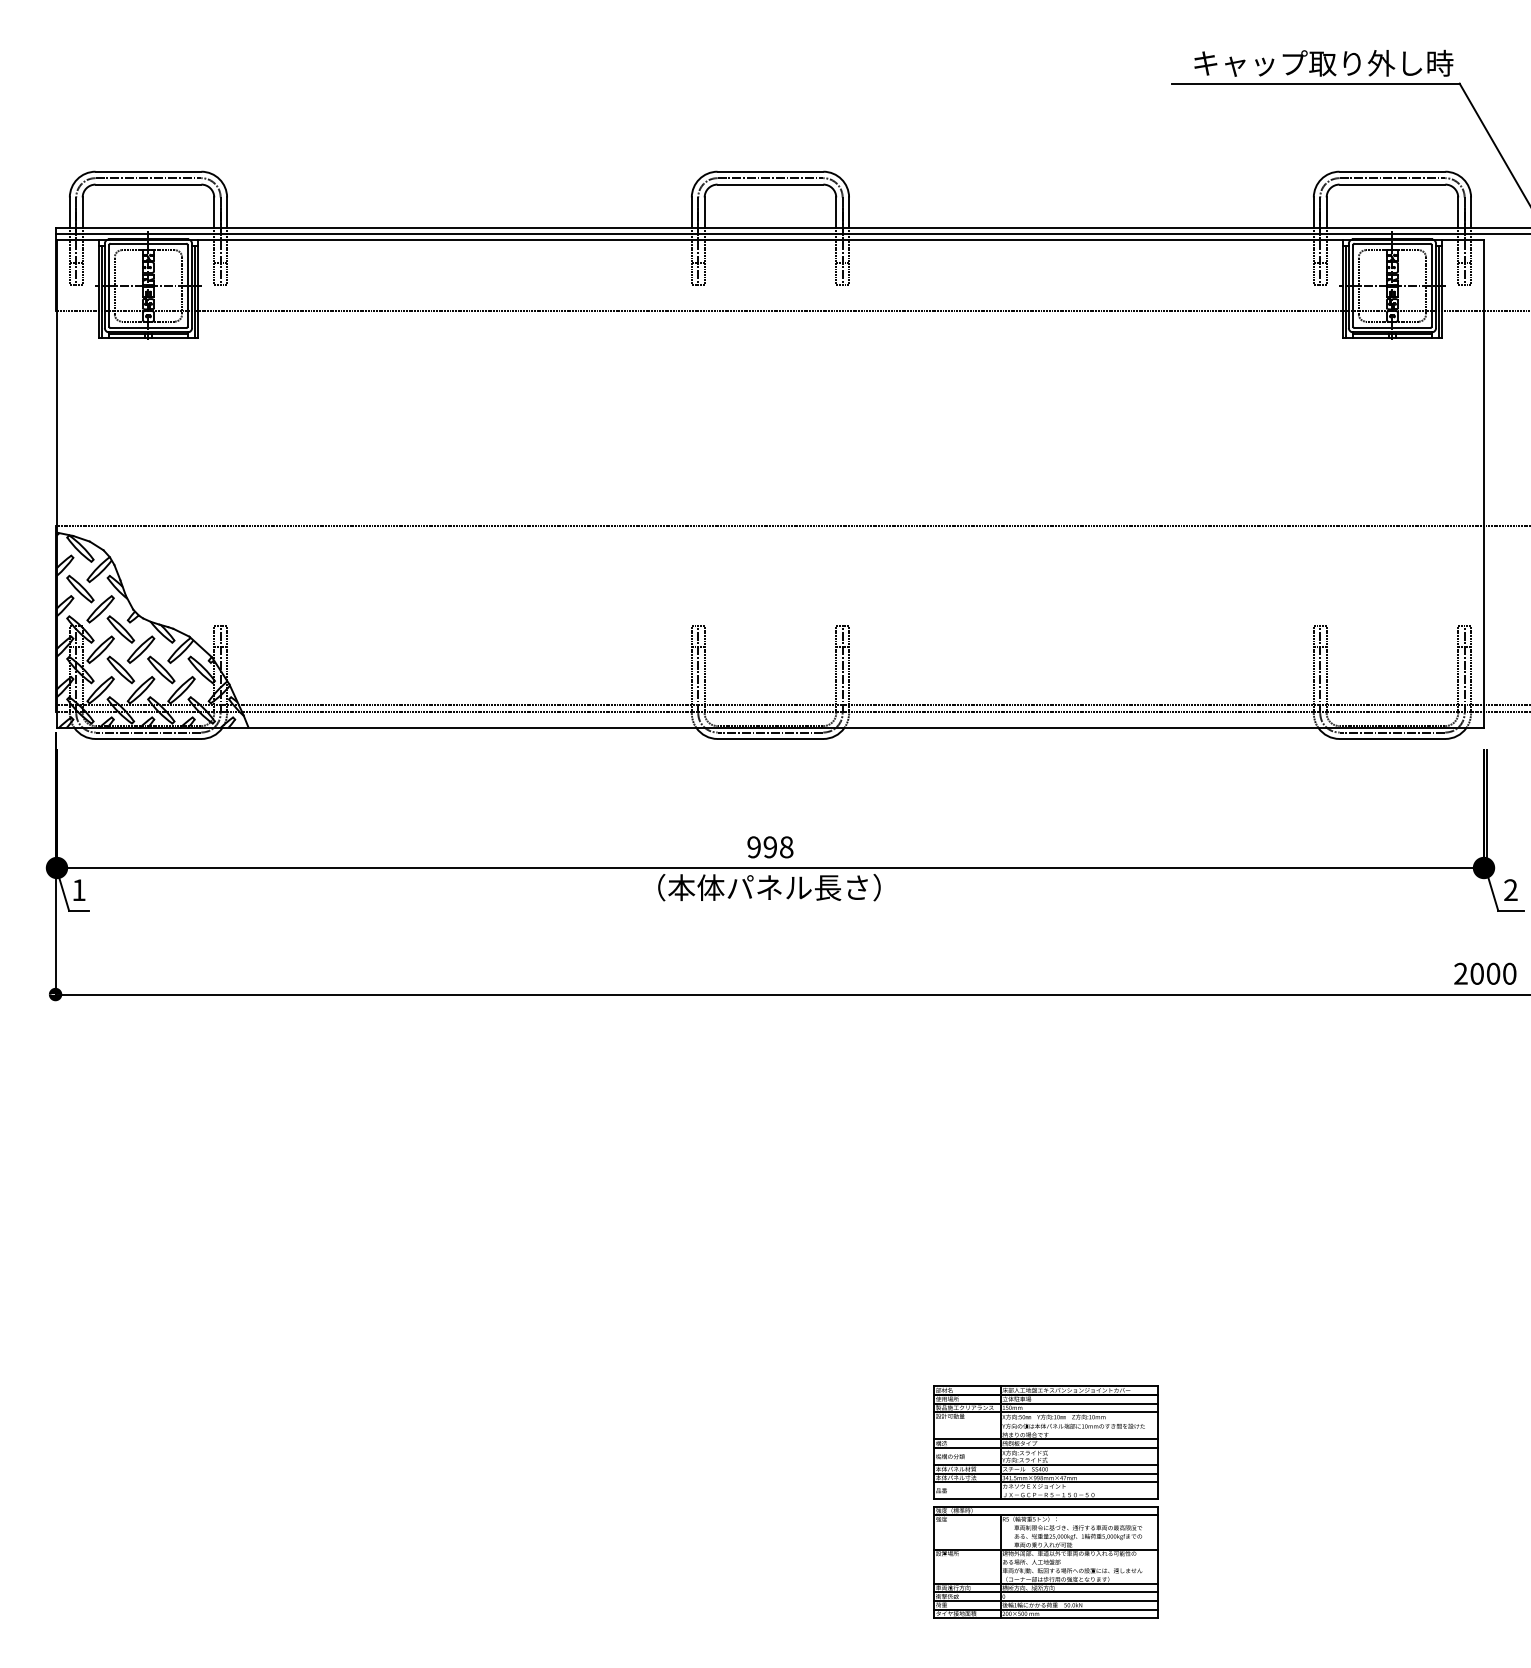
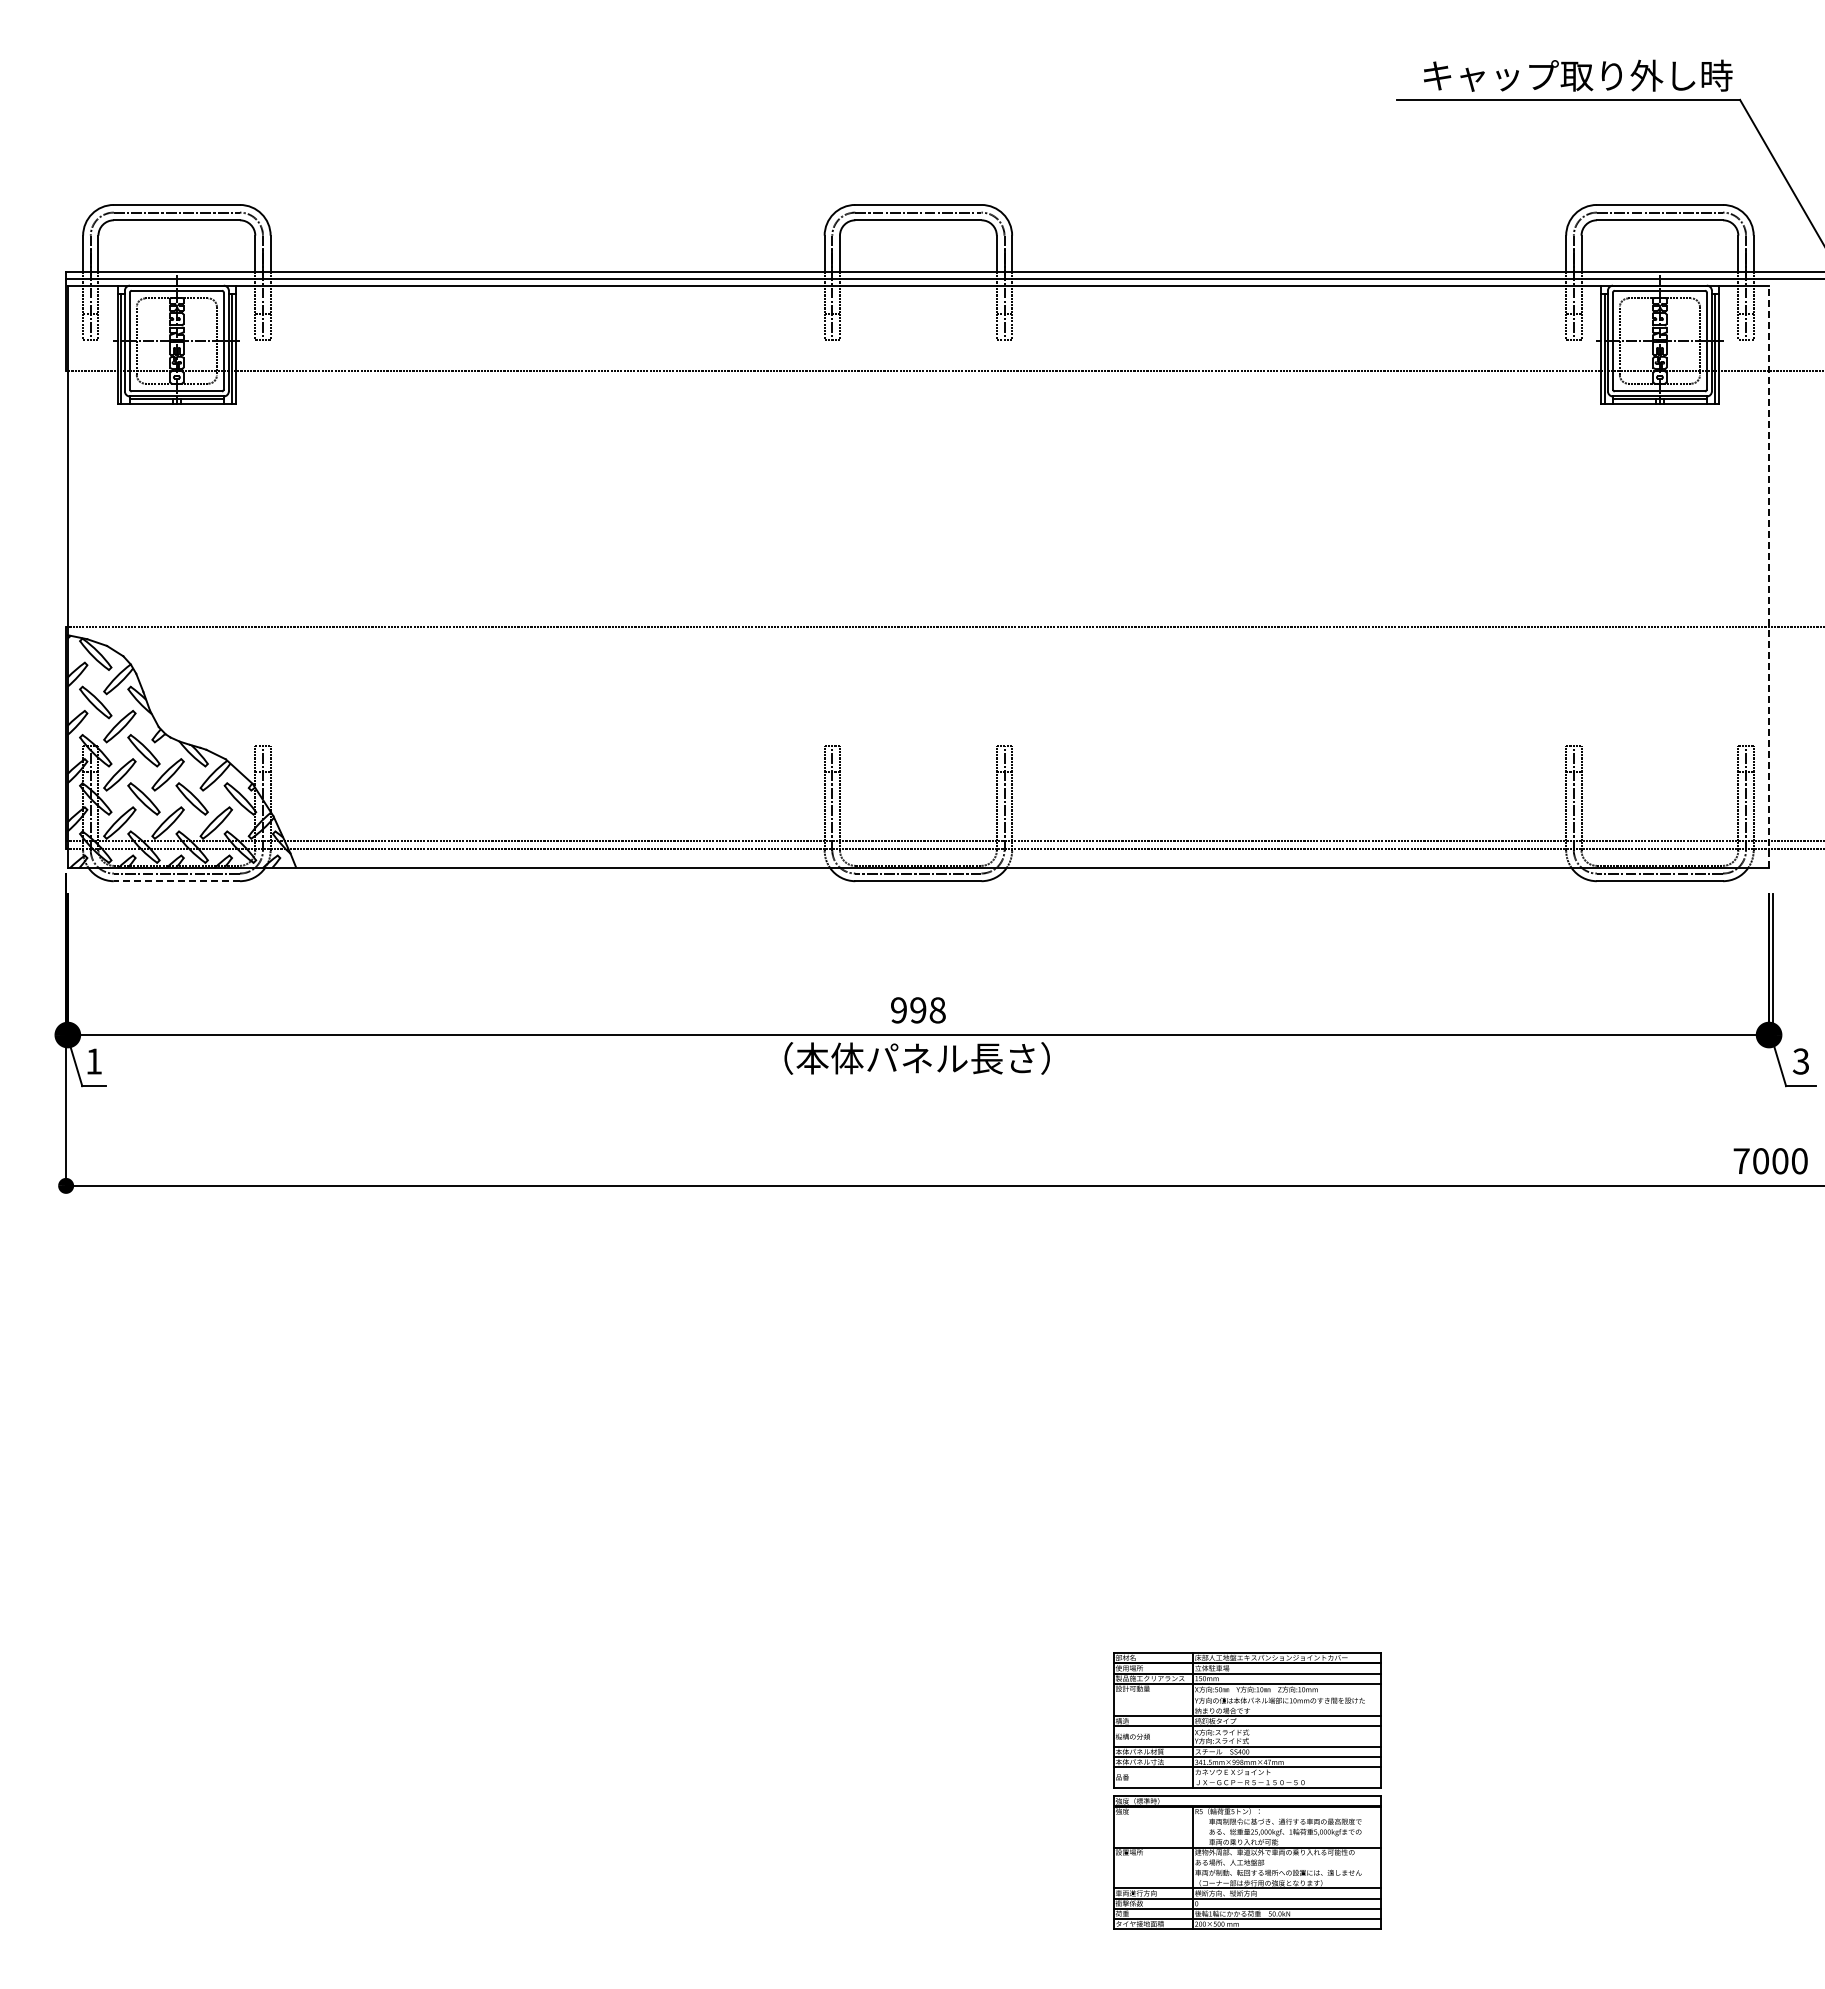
line: (1484, 483) -> (1769, 576), solid -> dashed
line: (148, 739) -> (176, 881), solid -> dashed
text: (1510, 890) -> (1800, 1061), 2 -> 3
text: (1460, 973) -> (1741, 1160), 2000 -> 7000

